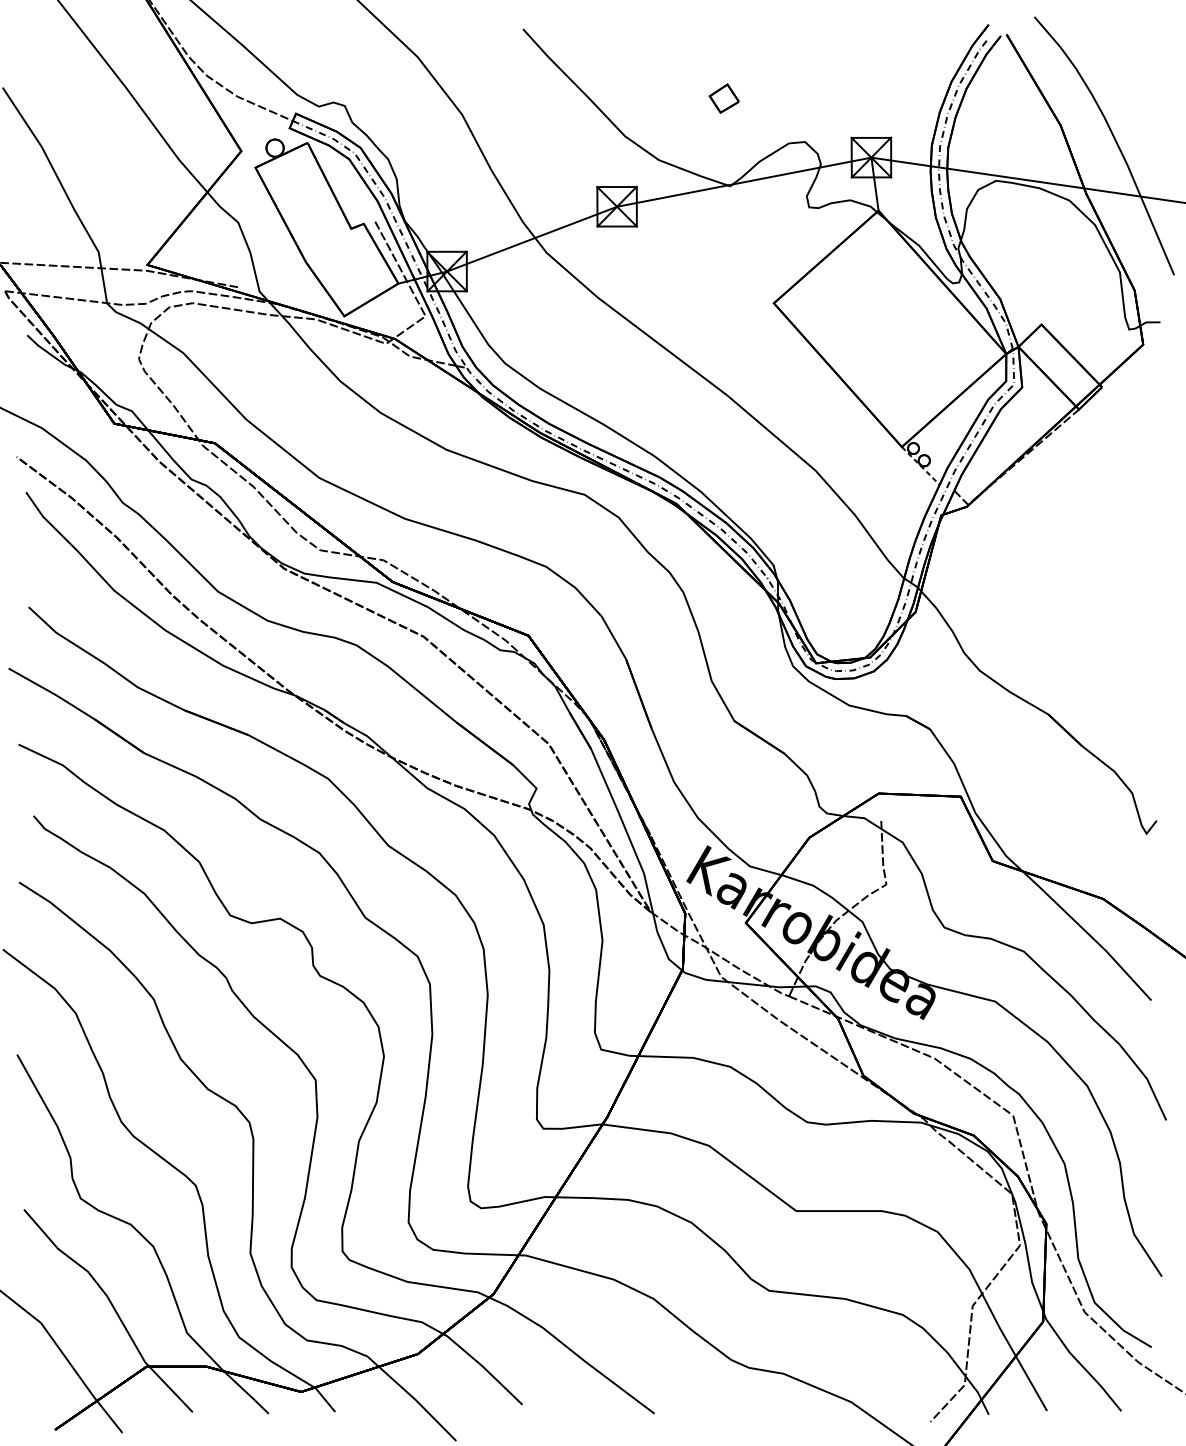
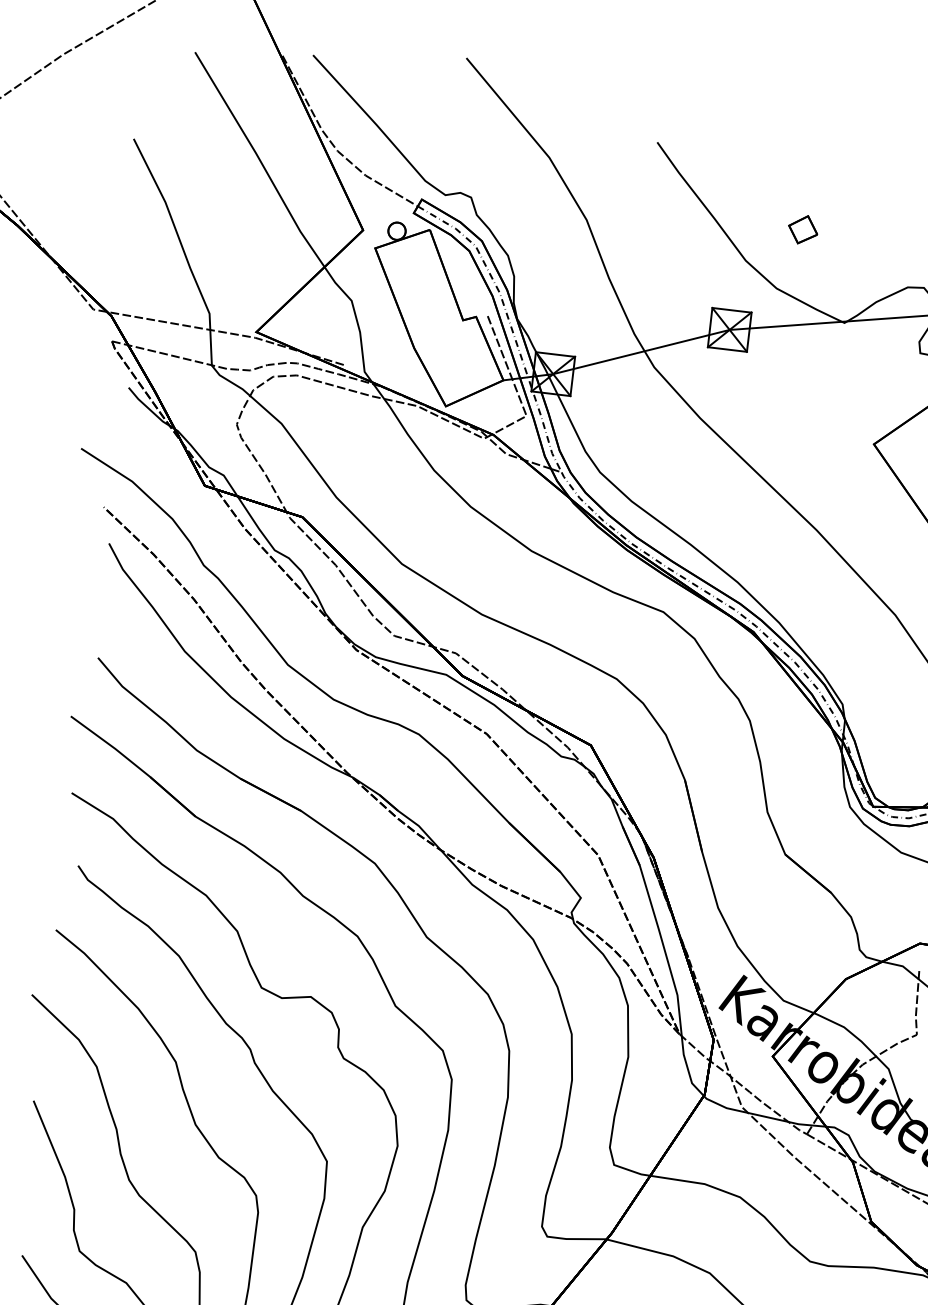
part: (723, 98) -> (802, 229), moved

